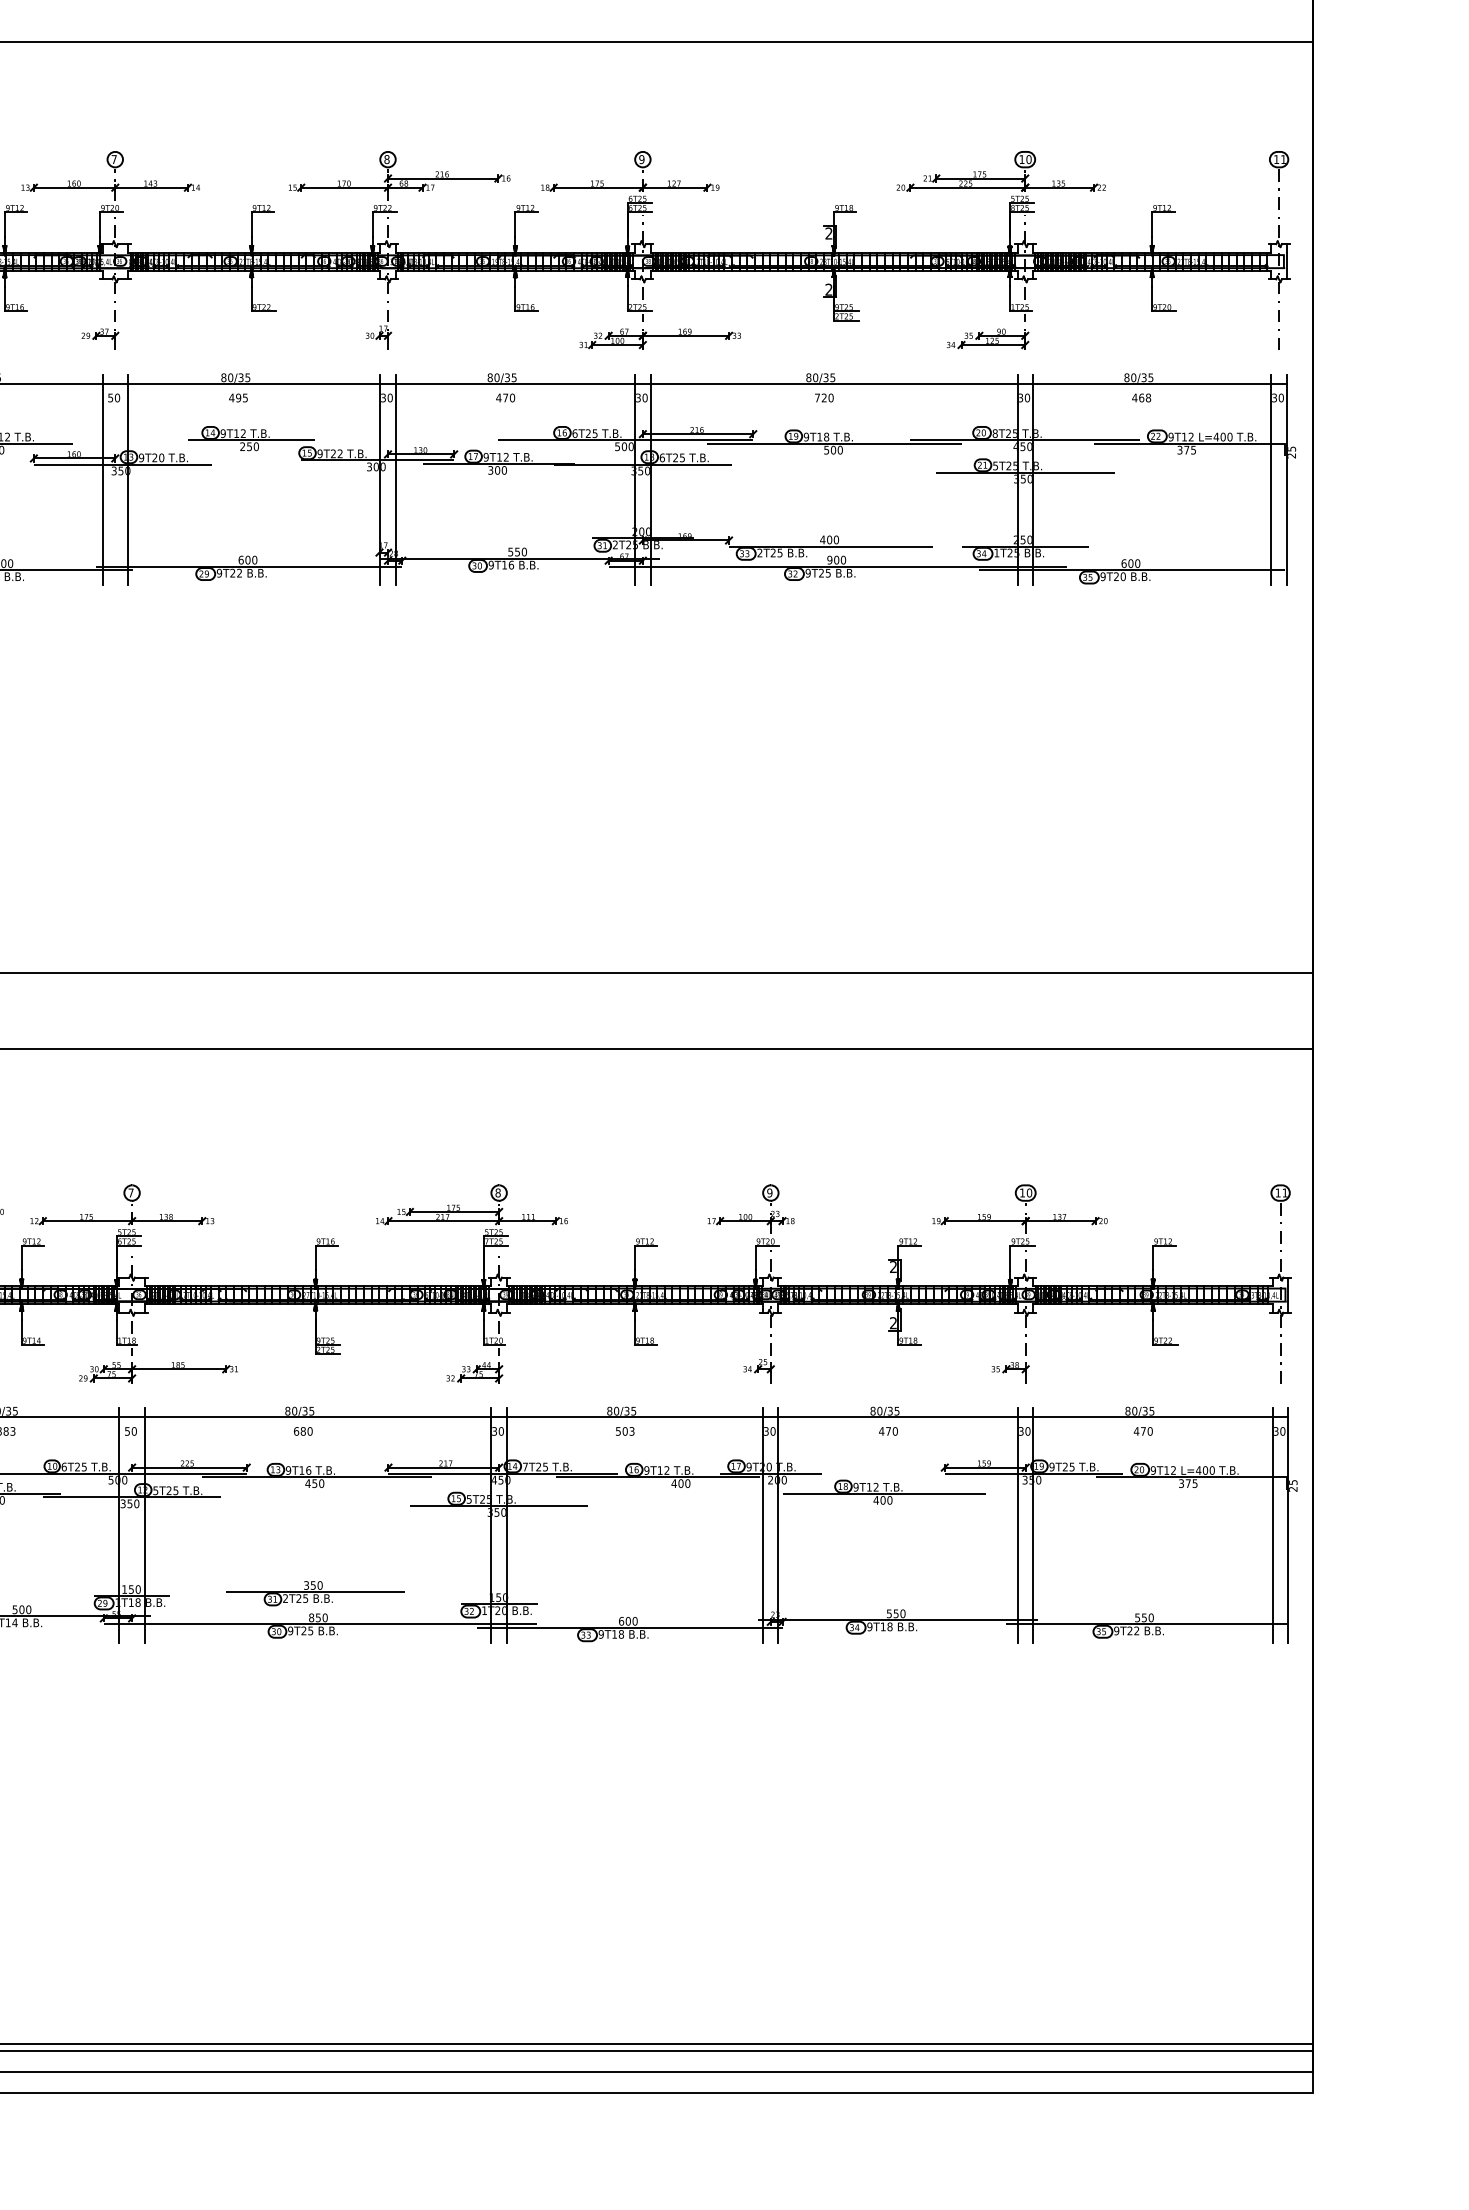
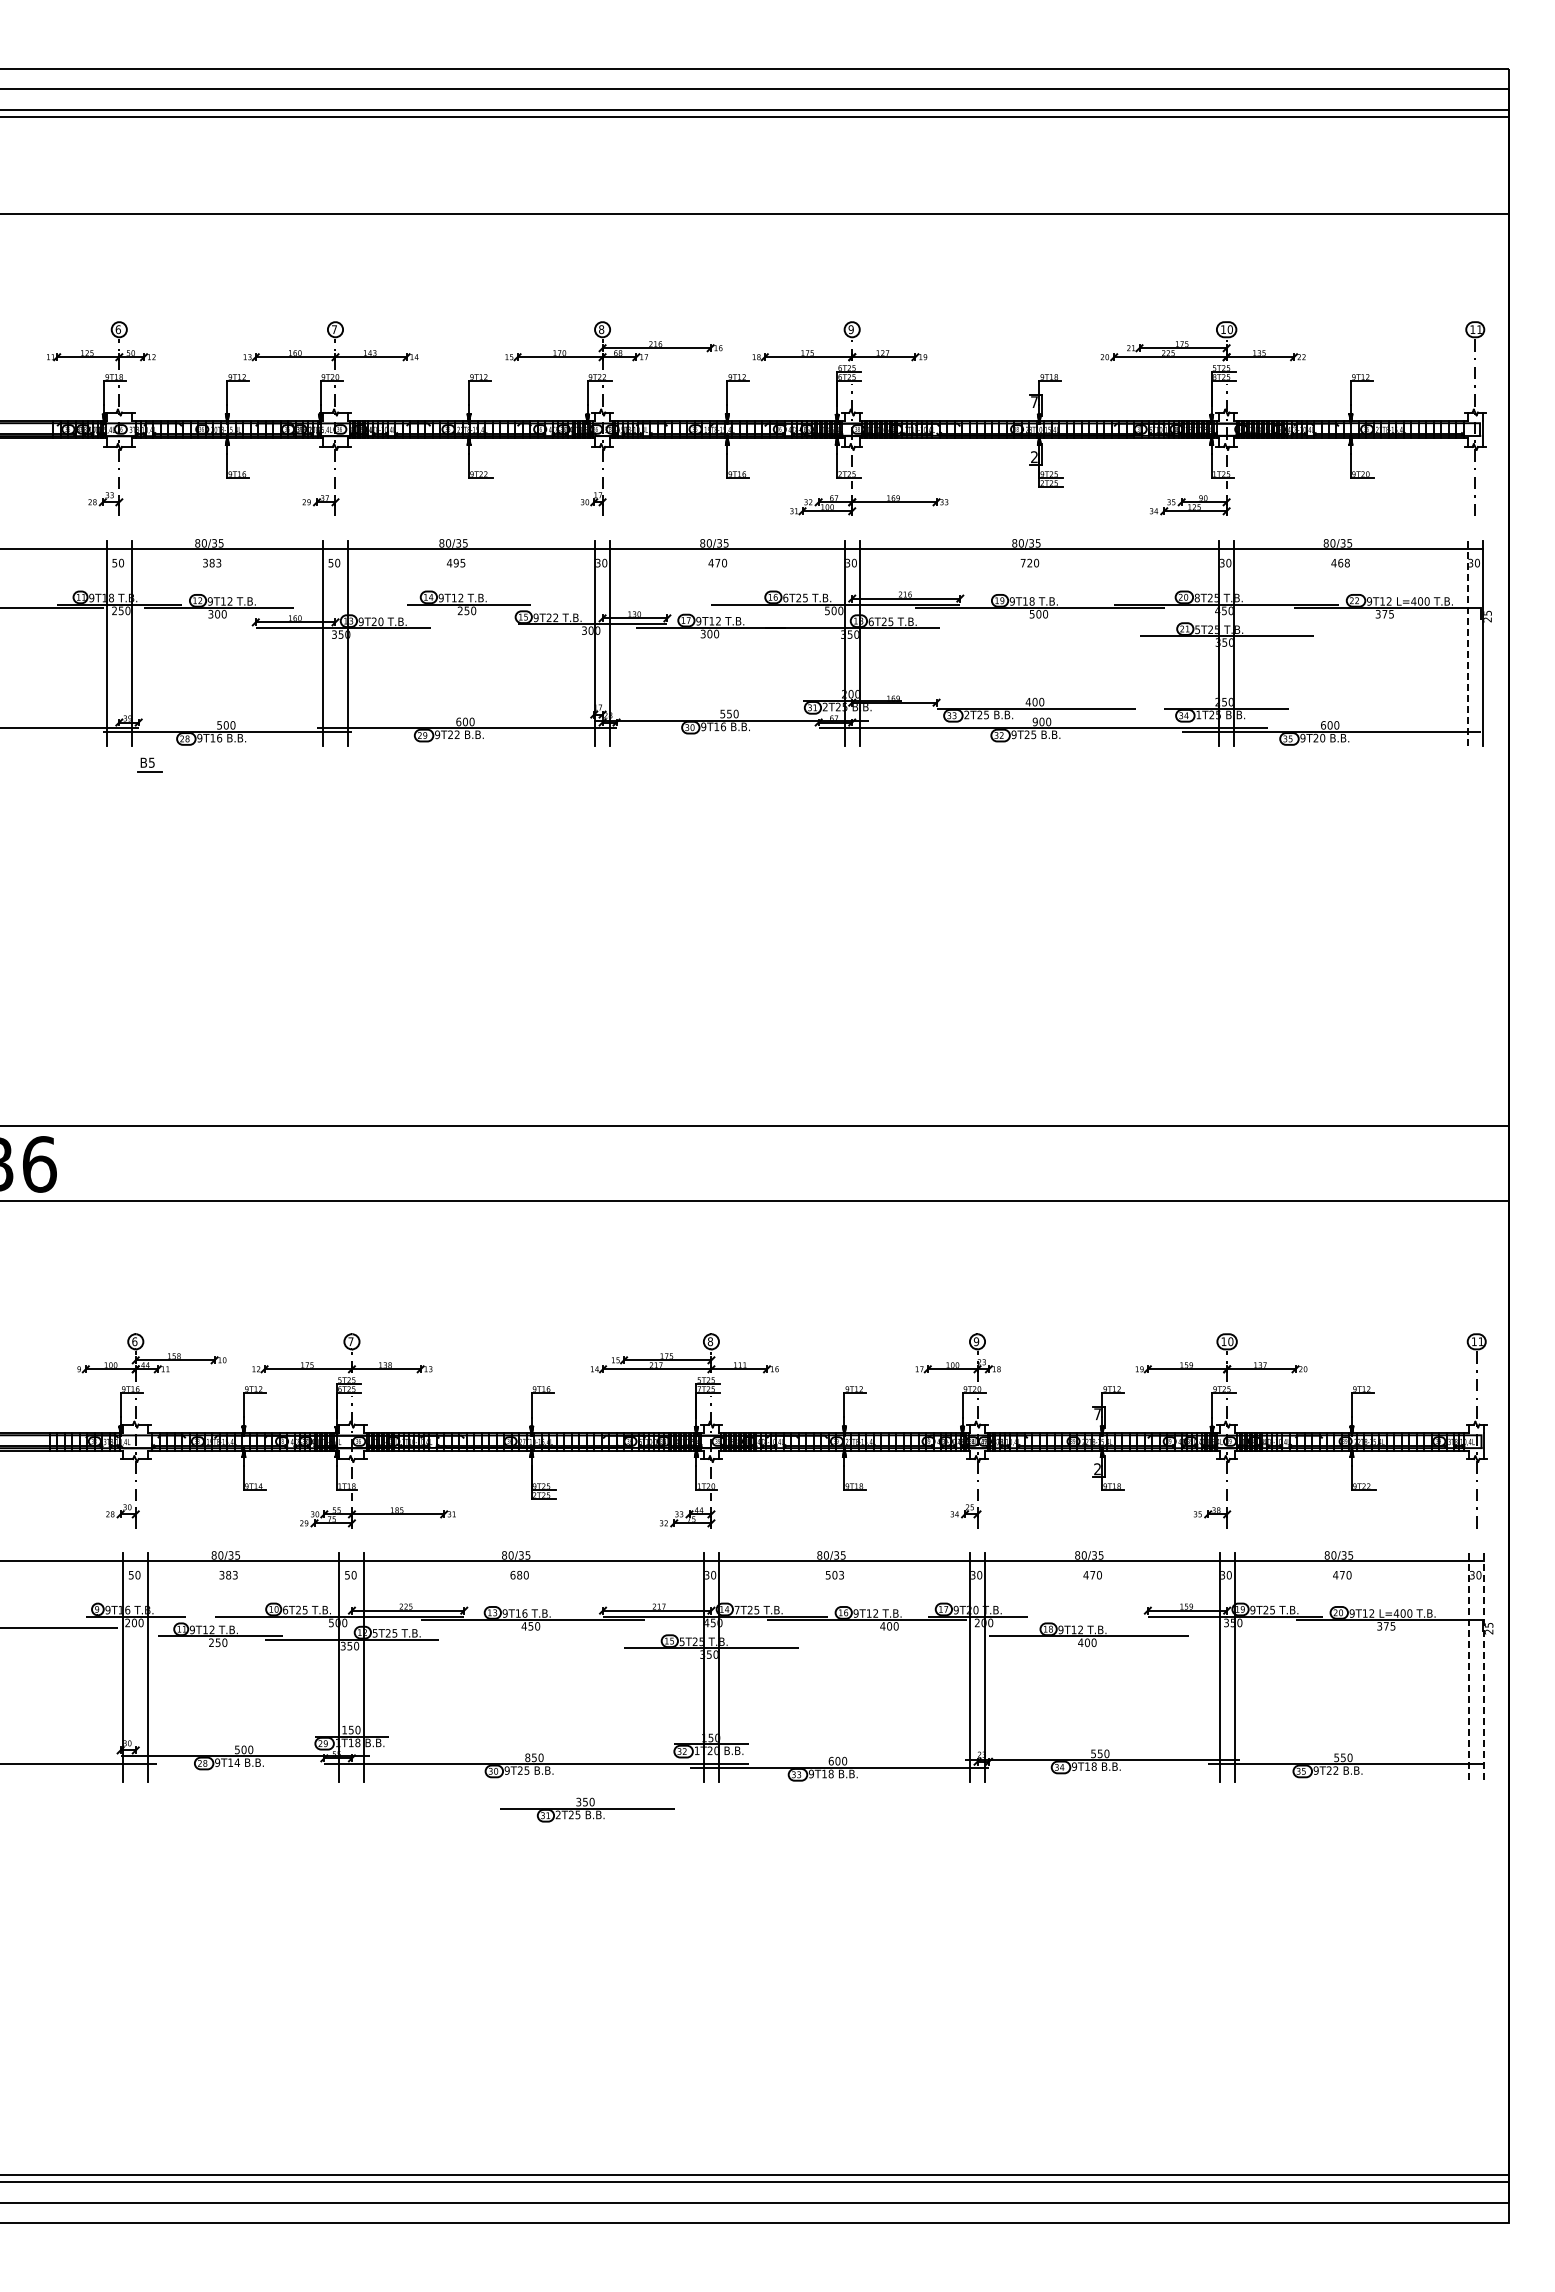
text: (829, 232) -> (1034, 401), 2 -> 7
line: (1271, 480) -> (1467, 643), solid -> dashed
text: (893, 1267) -> (1097, 1414), 2 -> 7
line: (1273, 1525) -> (1469, 1667), solid -> dashed
line: (1288, 1525) -> (1484, 1667), solid -> dashed
part: (315, 1593) -> (587, 1809), moved

